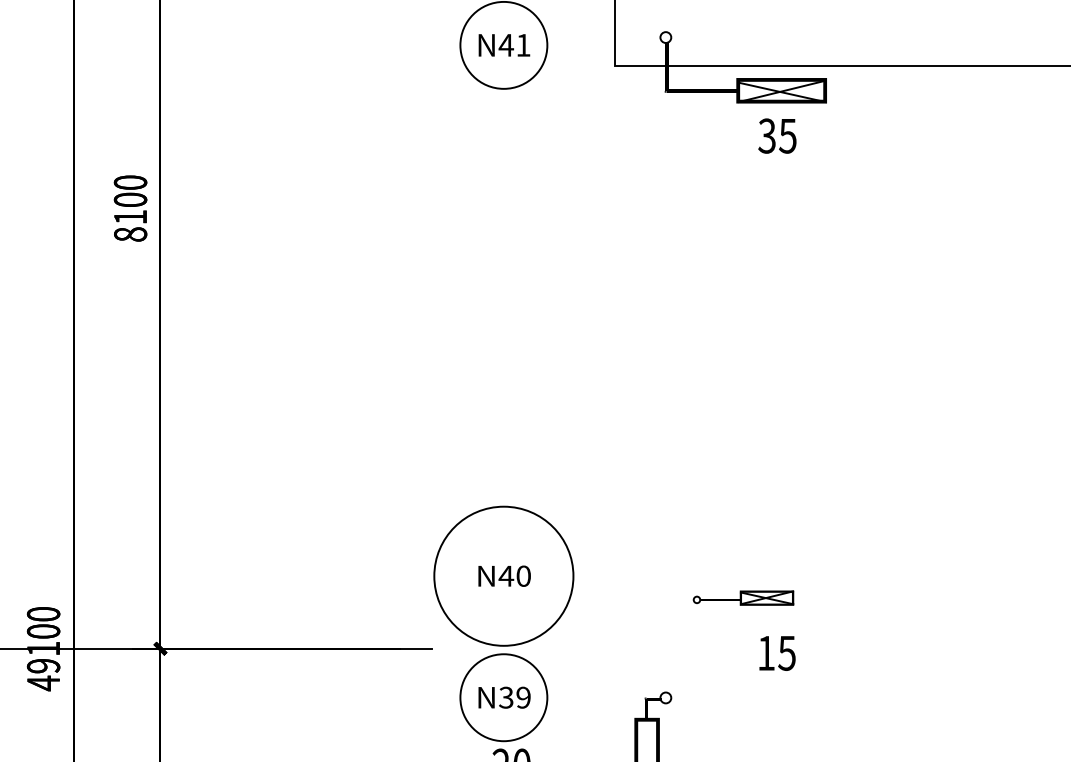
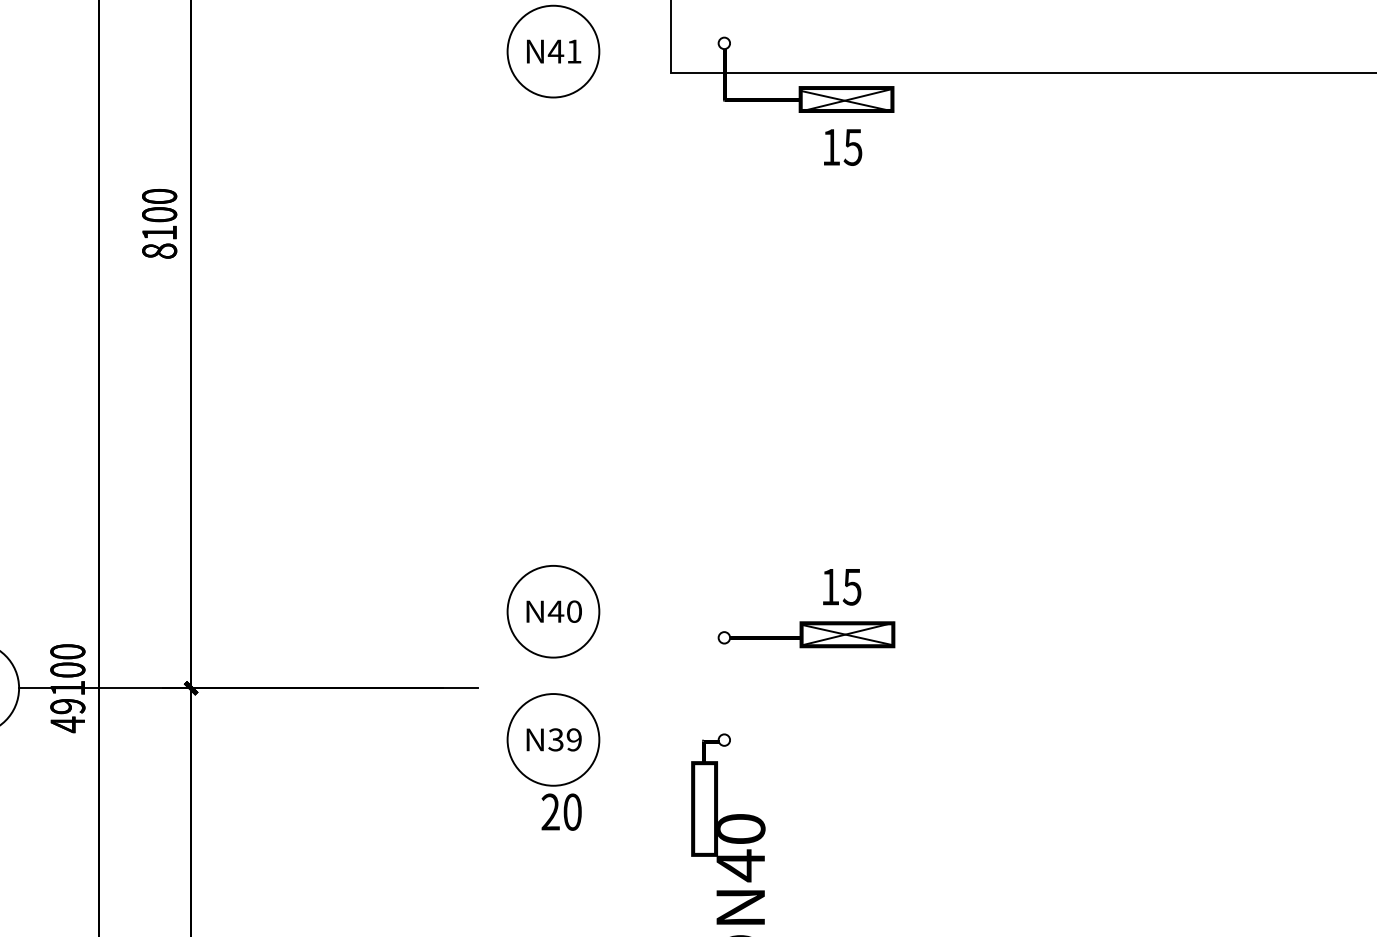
text: (767, 135) -> (831, 146), 35 -> 15
circle: (503, 576) -> (553, 611), size x0.62
part: (743, 597) -> (806, 634), size x1.67
text: (777, 653) -> (842, 587), moved

